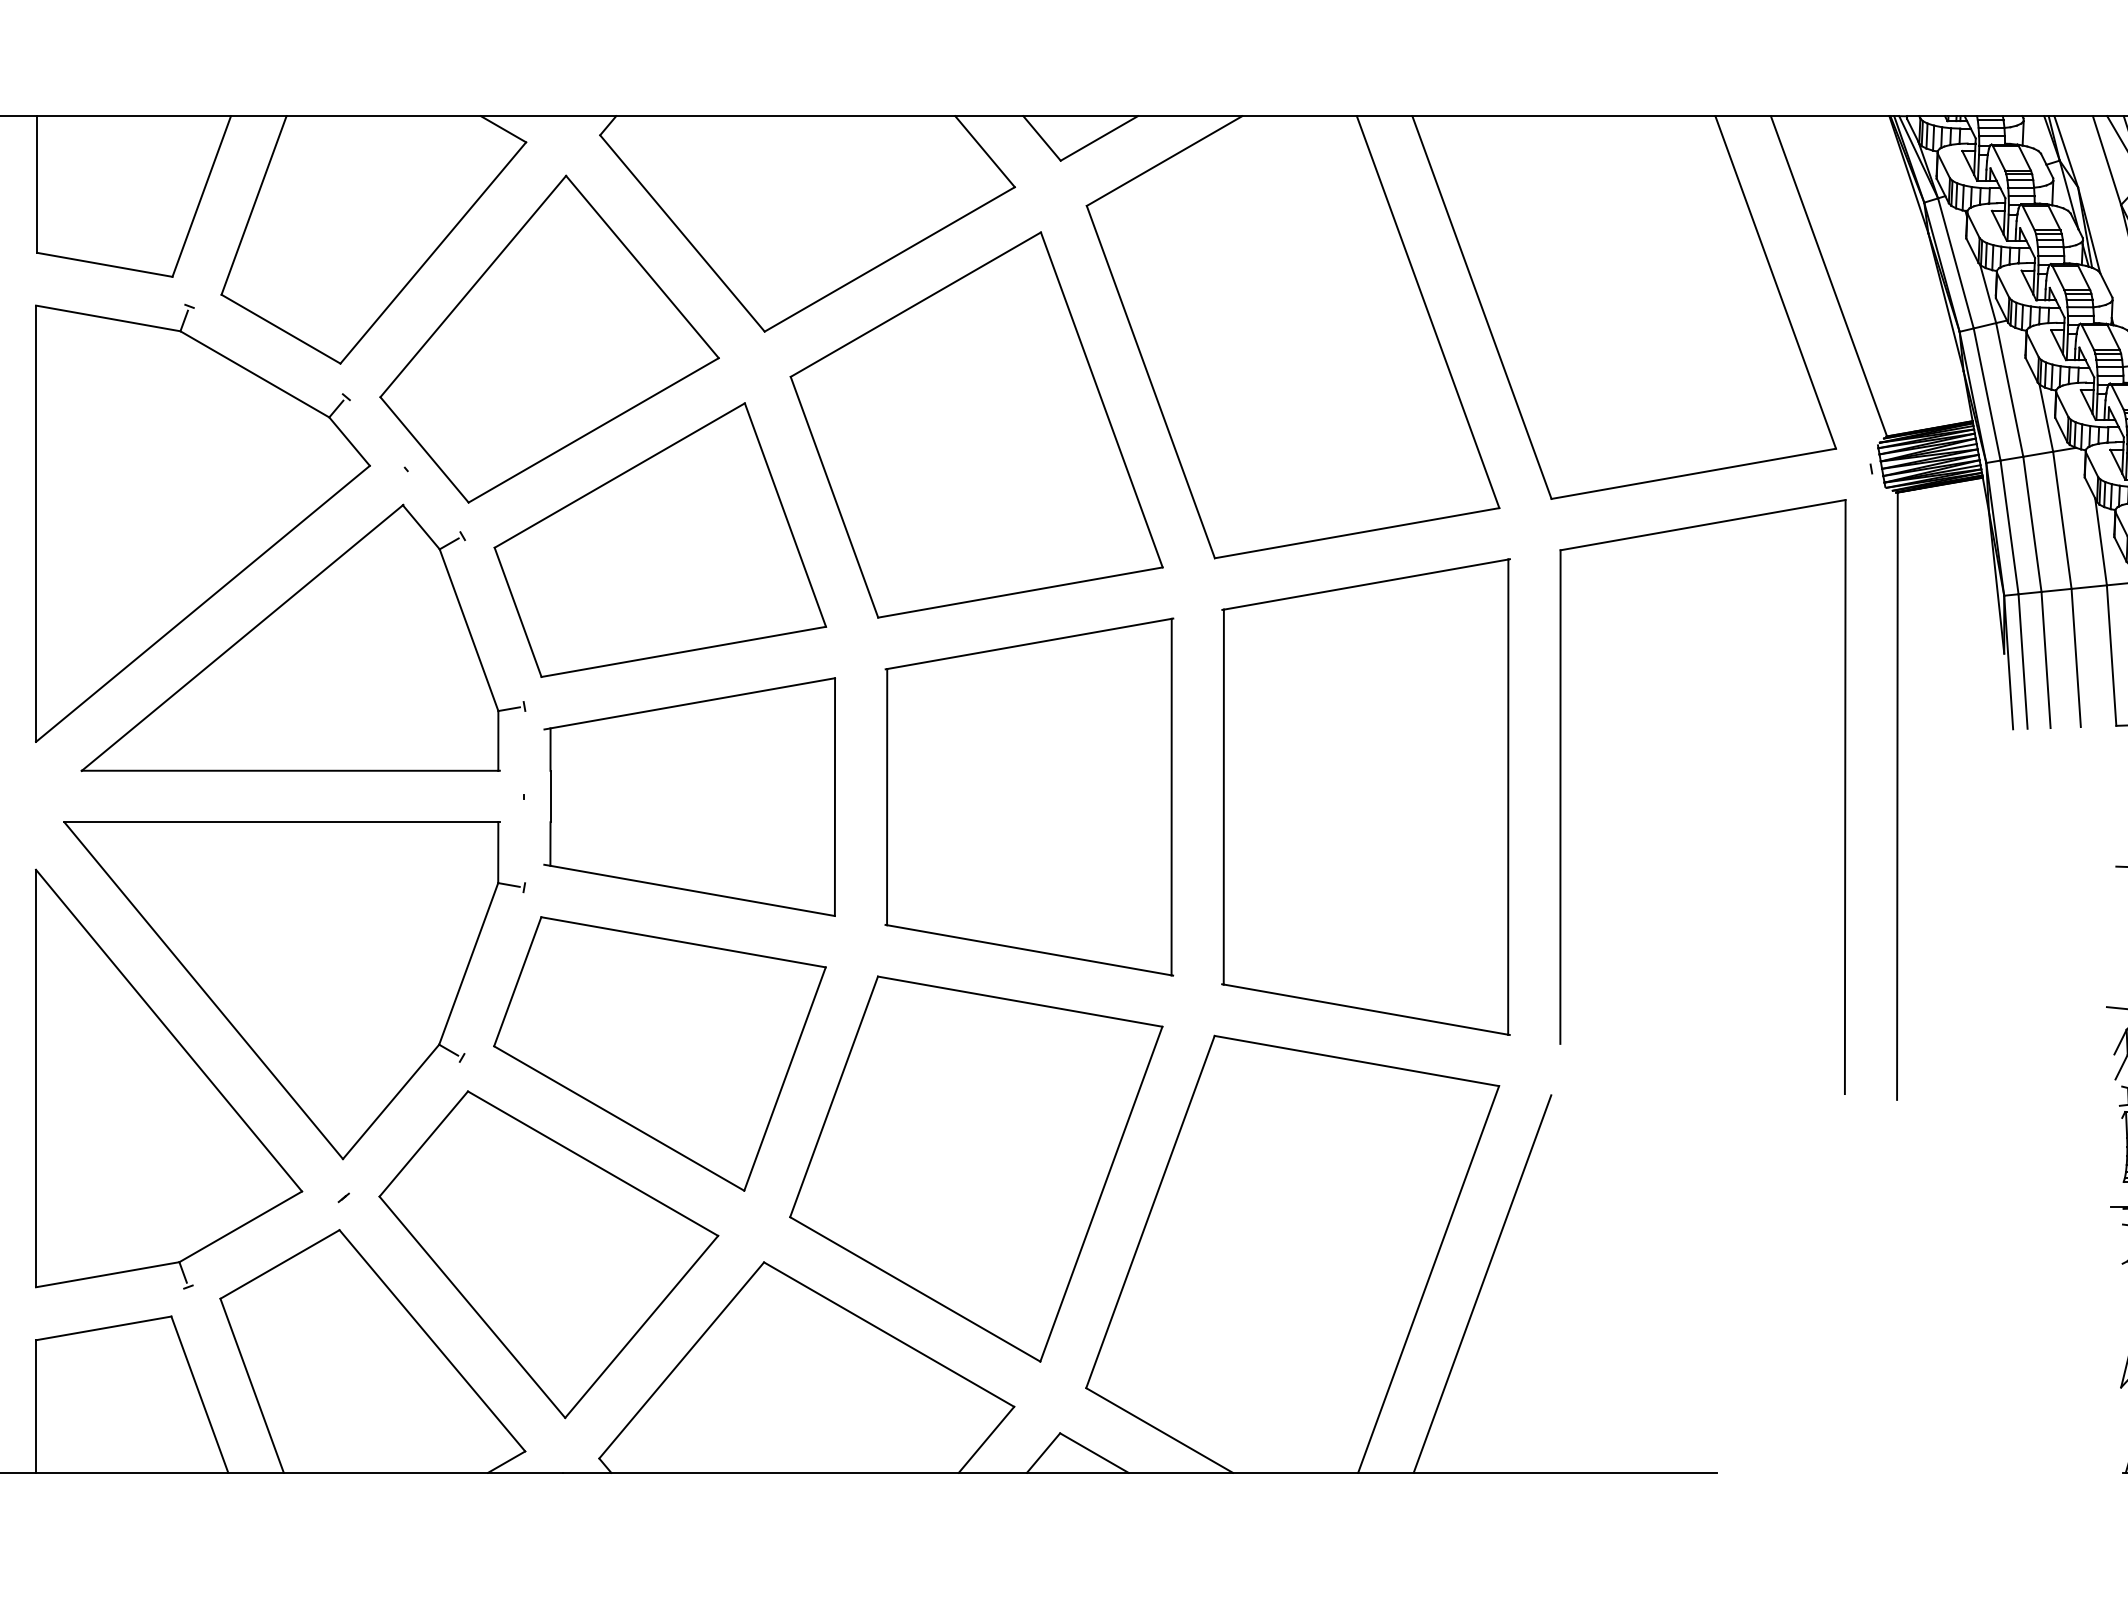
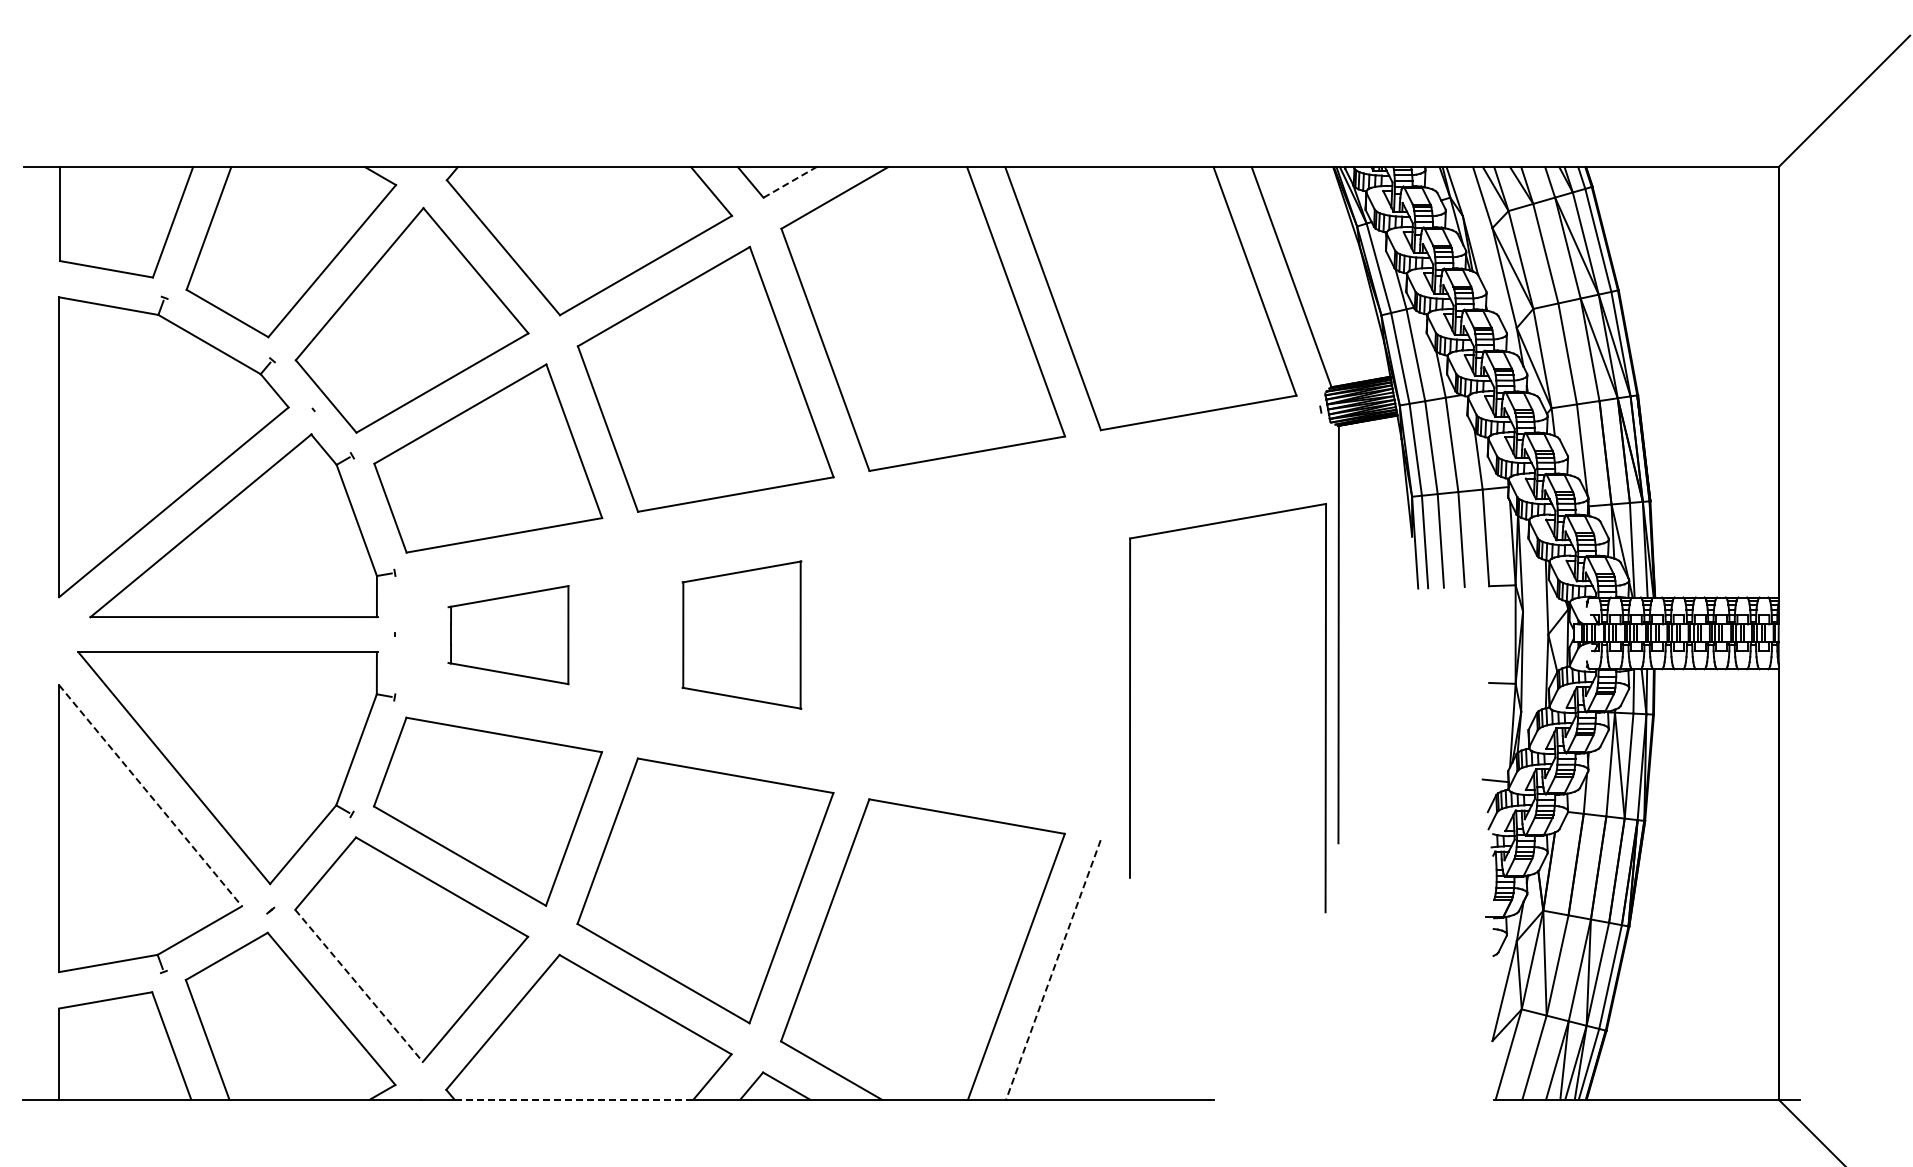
line: (1099, 138) -> (790, 182), solid -> dashed
part: (689, 796) -> (508, 634), size x0.6
part: (1028, 796) -> (741, 634), size x0.6
part: (1366, 796) -> (973, 634), removed
part: (1561, 797) -> (1130, 708), moved
line: (168, 1030) -> (150, 795), solid -> dashed
line: (1482, 1284) -> (1053, 970), solid -> dashed
line: (472, 1308) -> (359, 986), solid -> dashed
line: (785, 1472) -> (574, 1099), solid -> dashed

